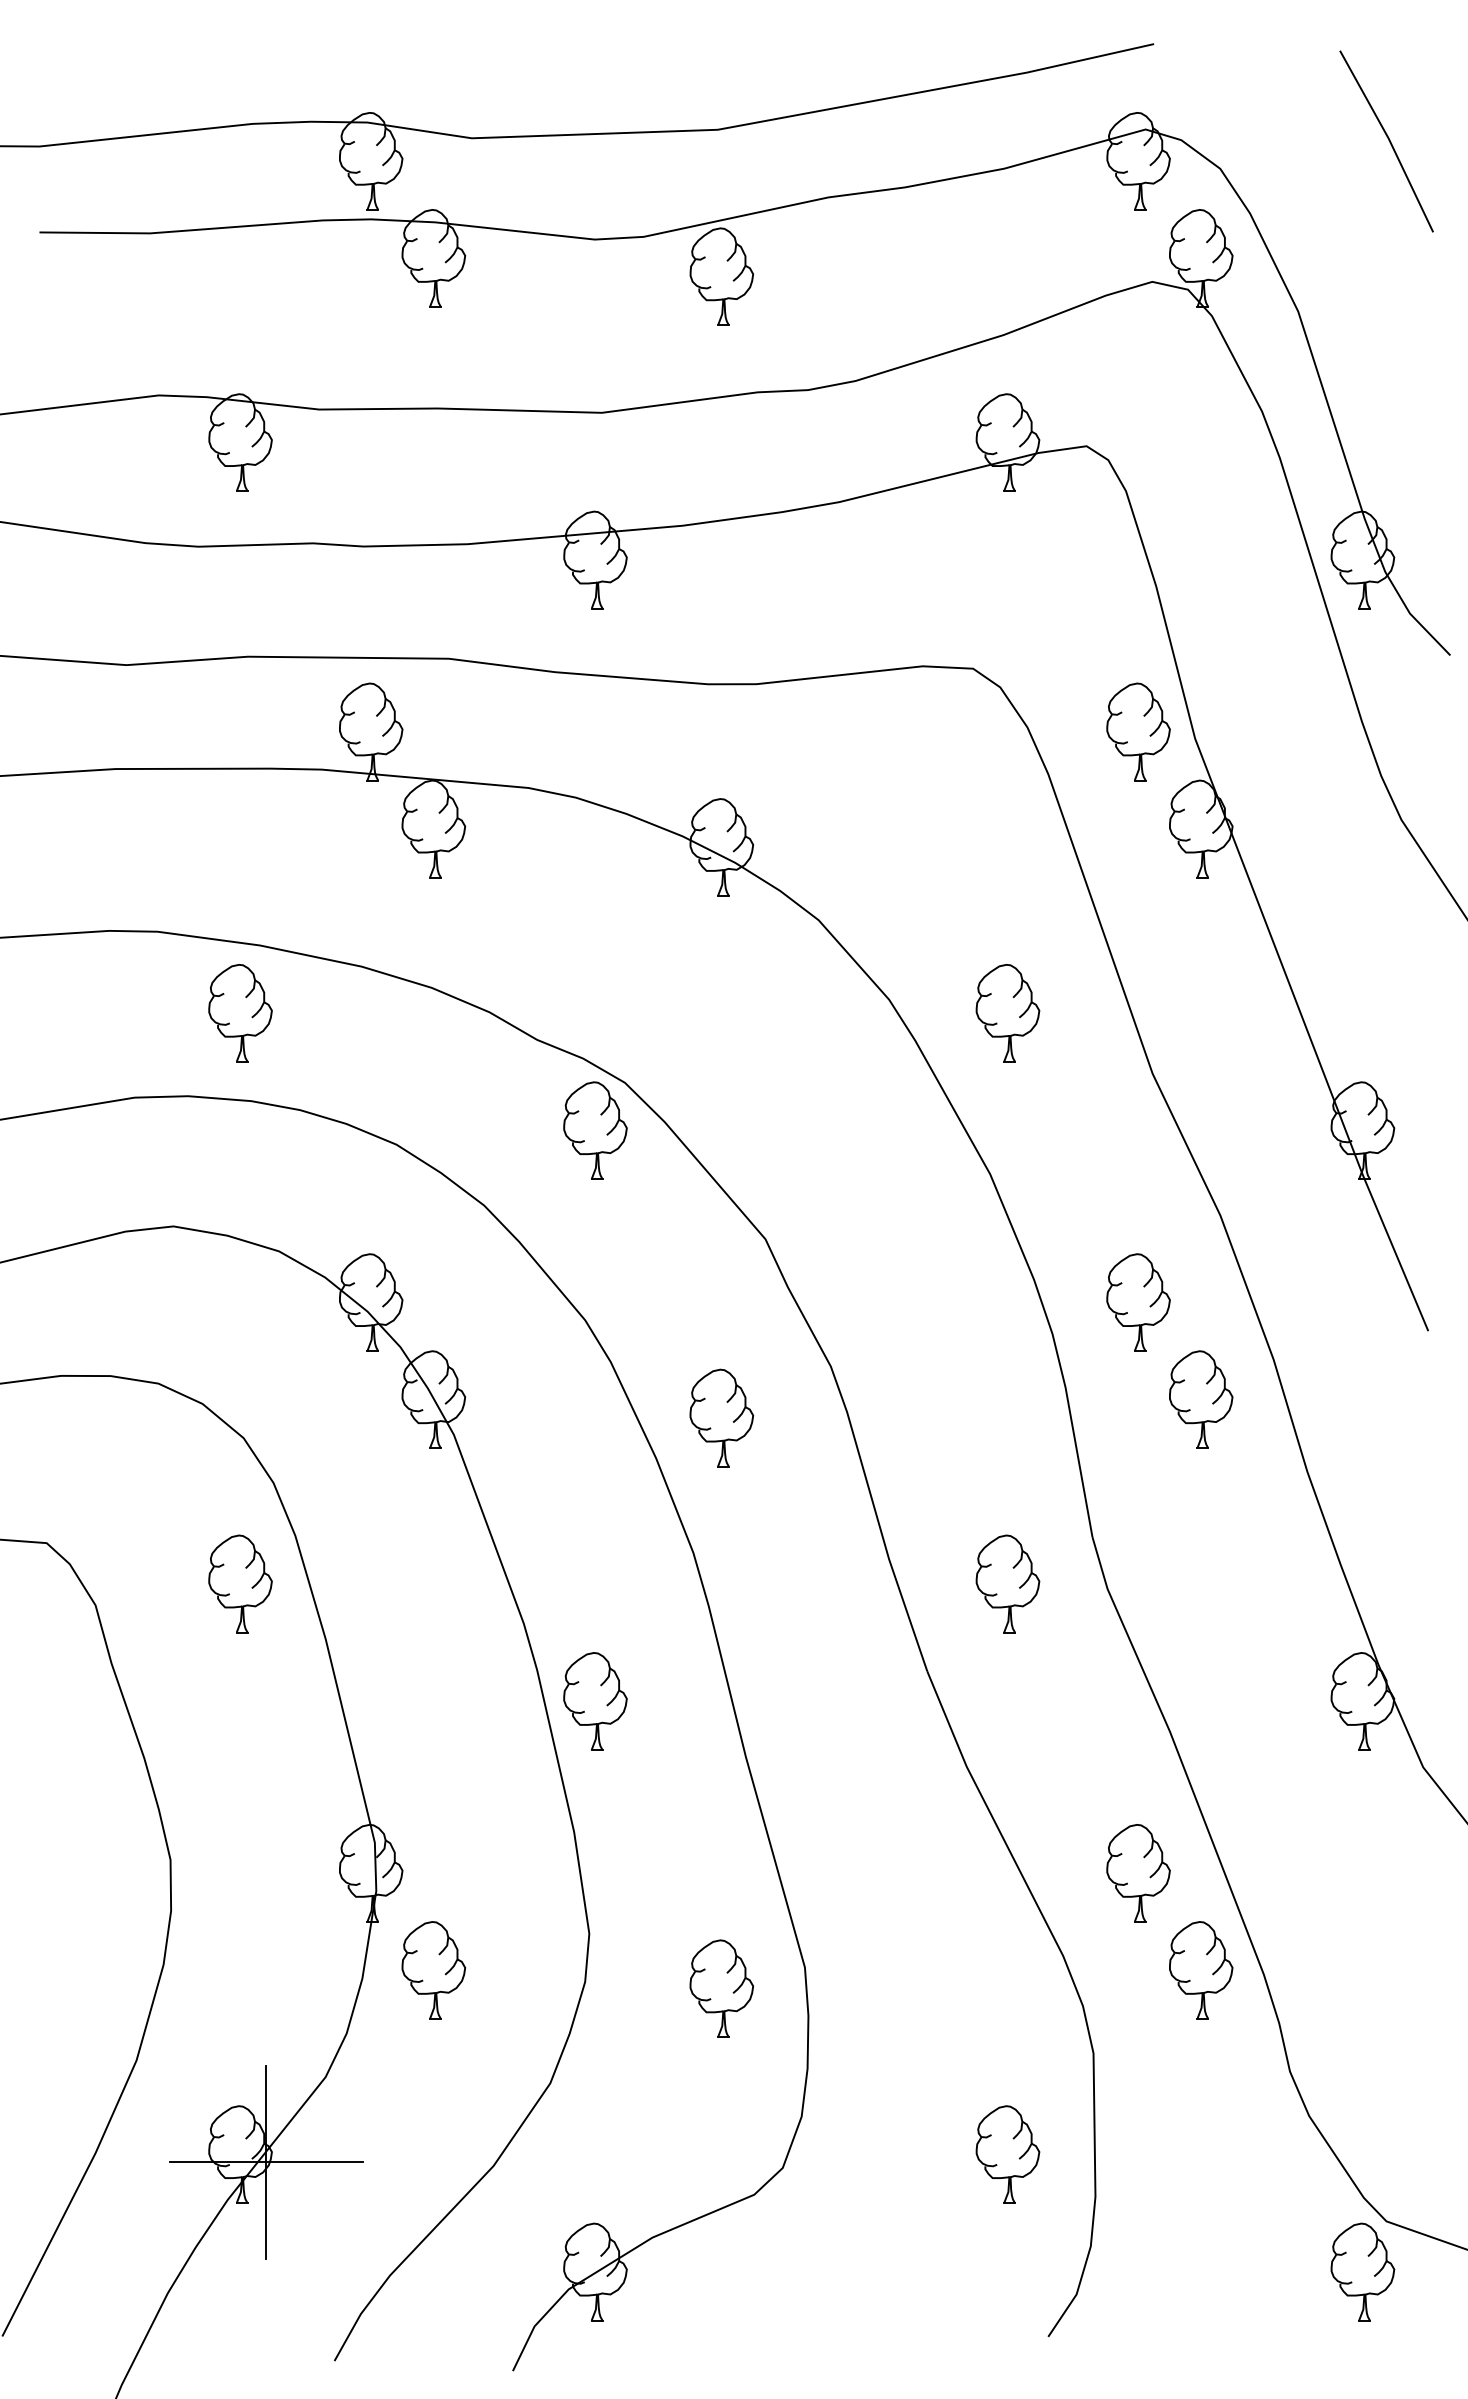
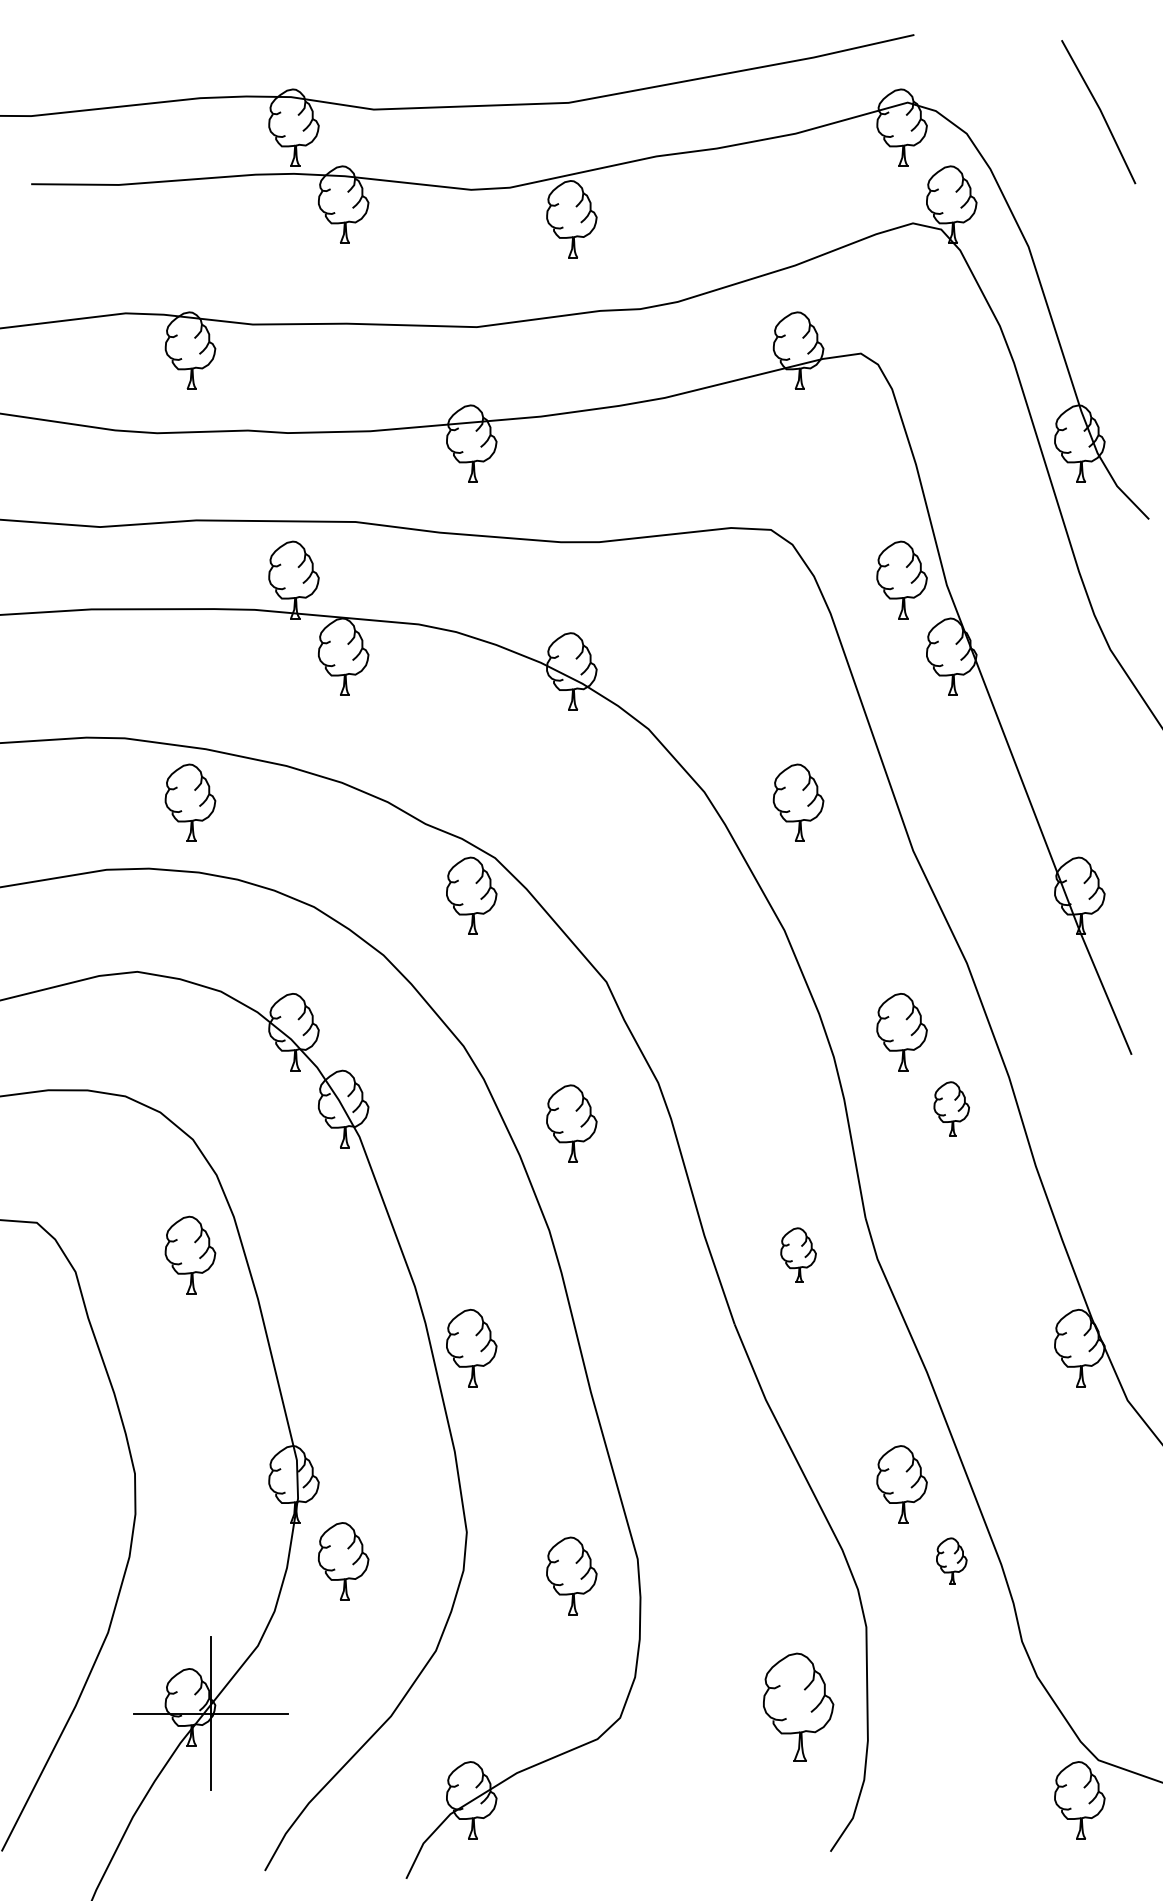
part: (1201, 1399) -> (951, 1108), size x0.7
part: (1007, 1583) -> (798, 1254), size x0.7
part: (1201, 1970) -> (951, 1561), size x0.6
part: (1007, 2154) -> (798, 1707), size x1.4

